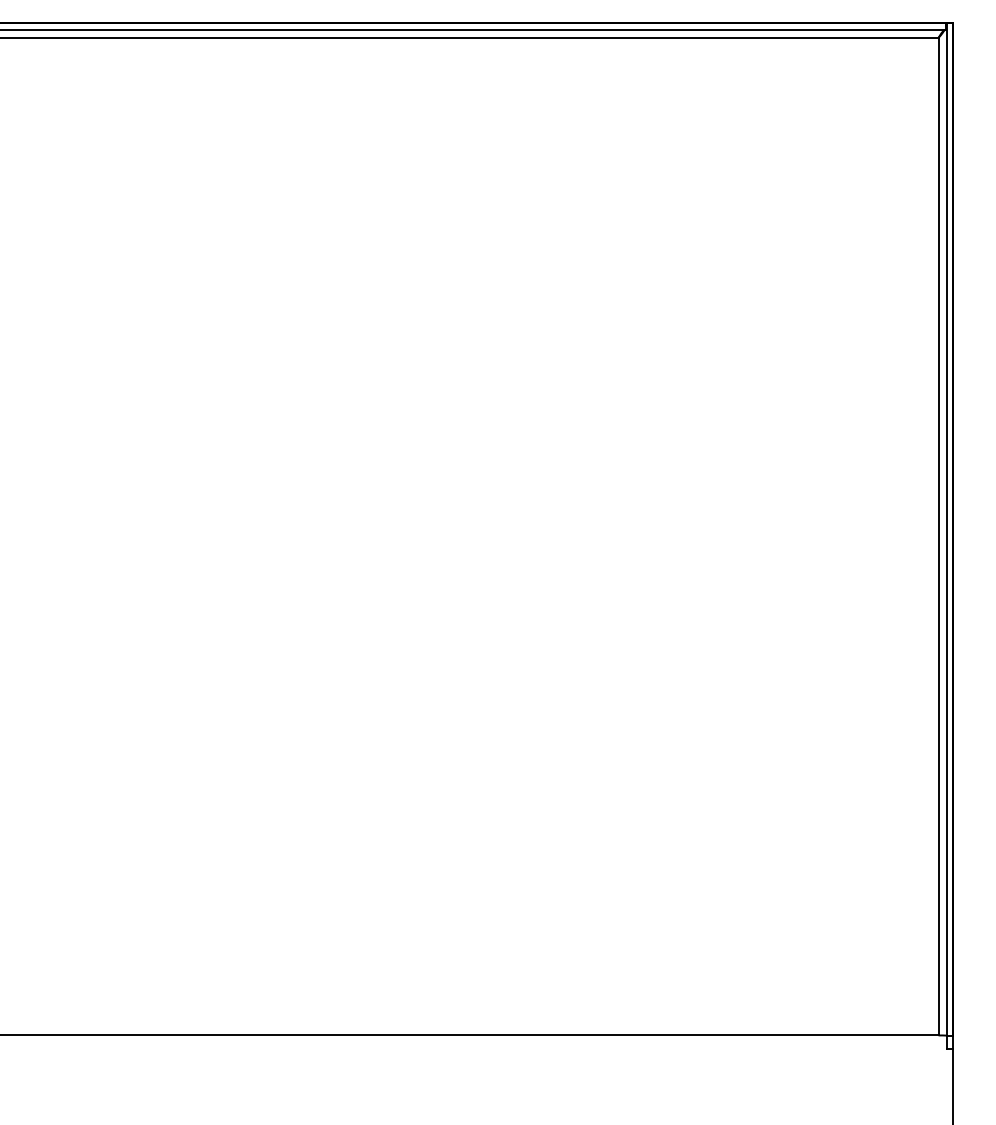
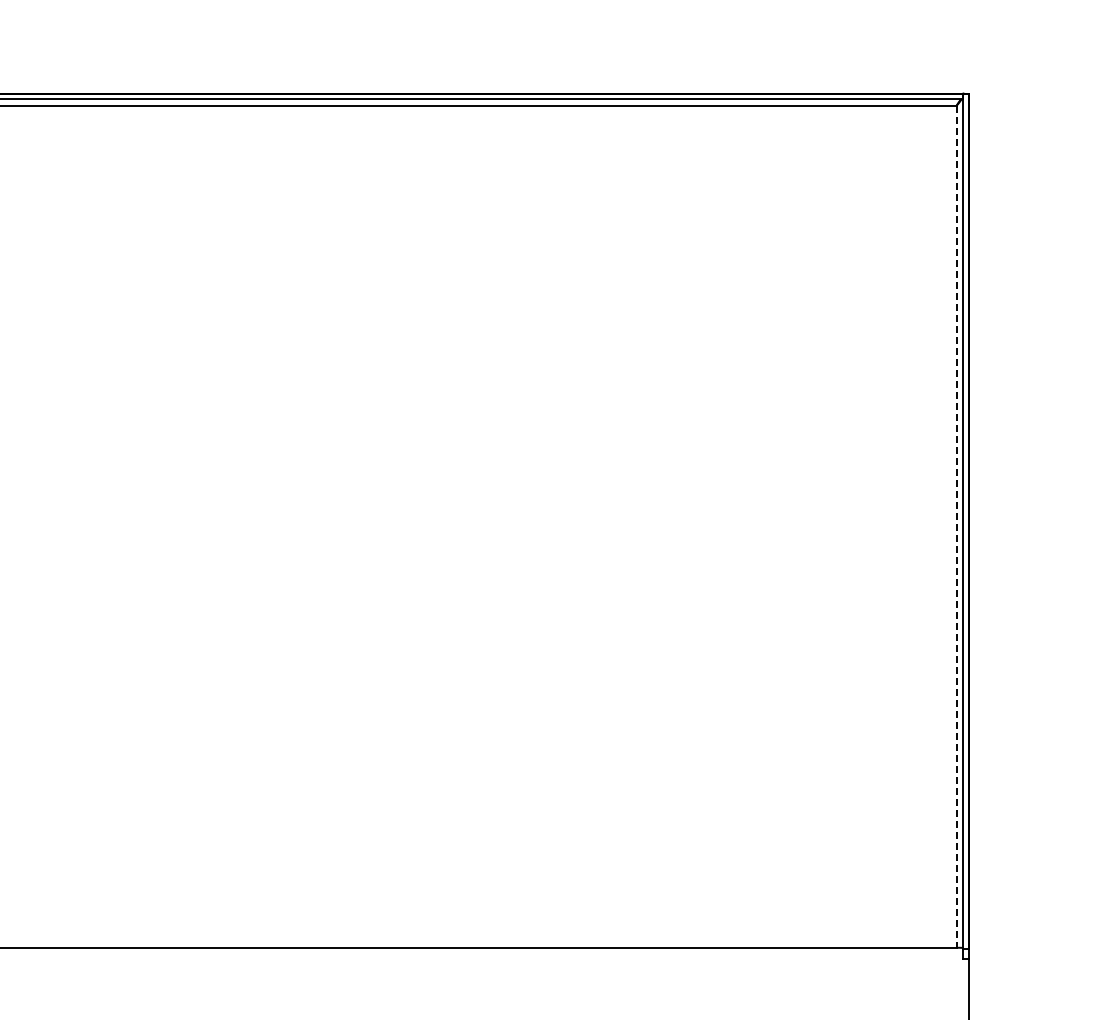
line: (938, 537) -> (956, 527), solid -> dashed

